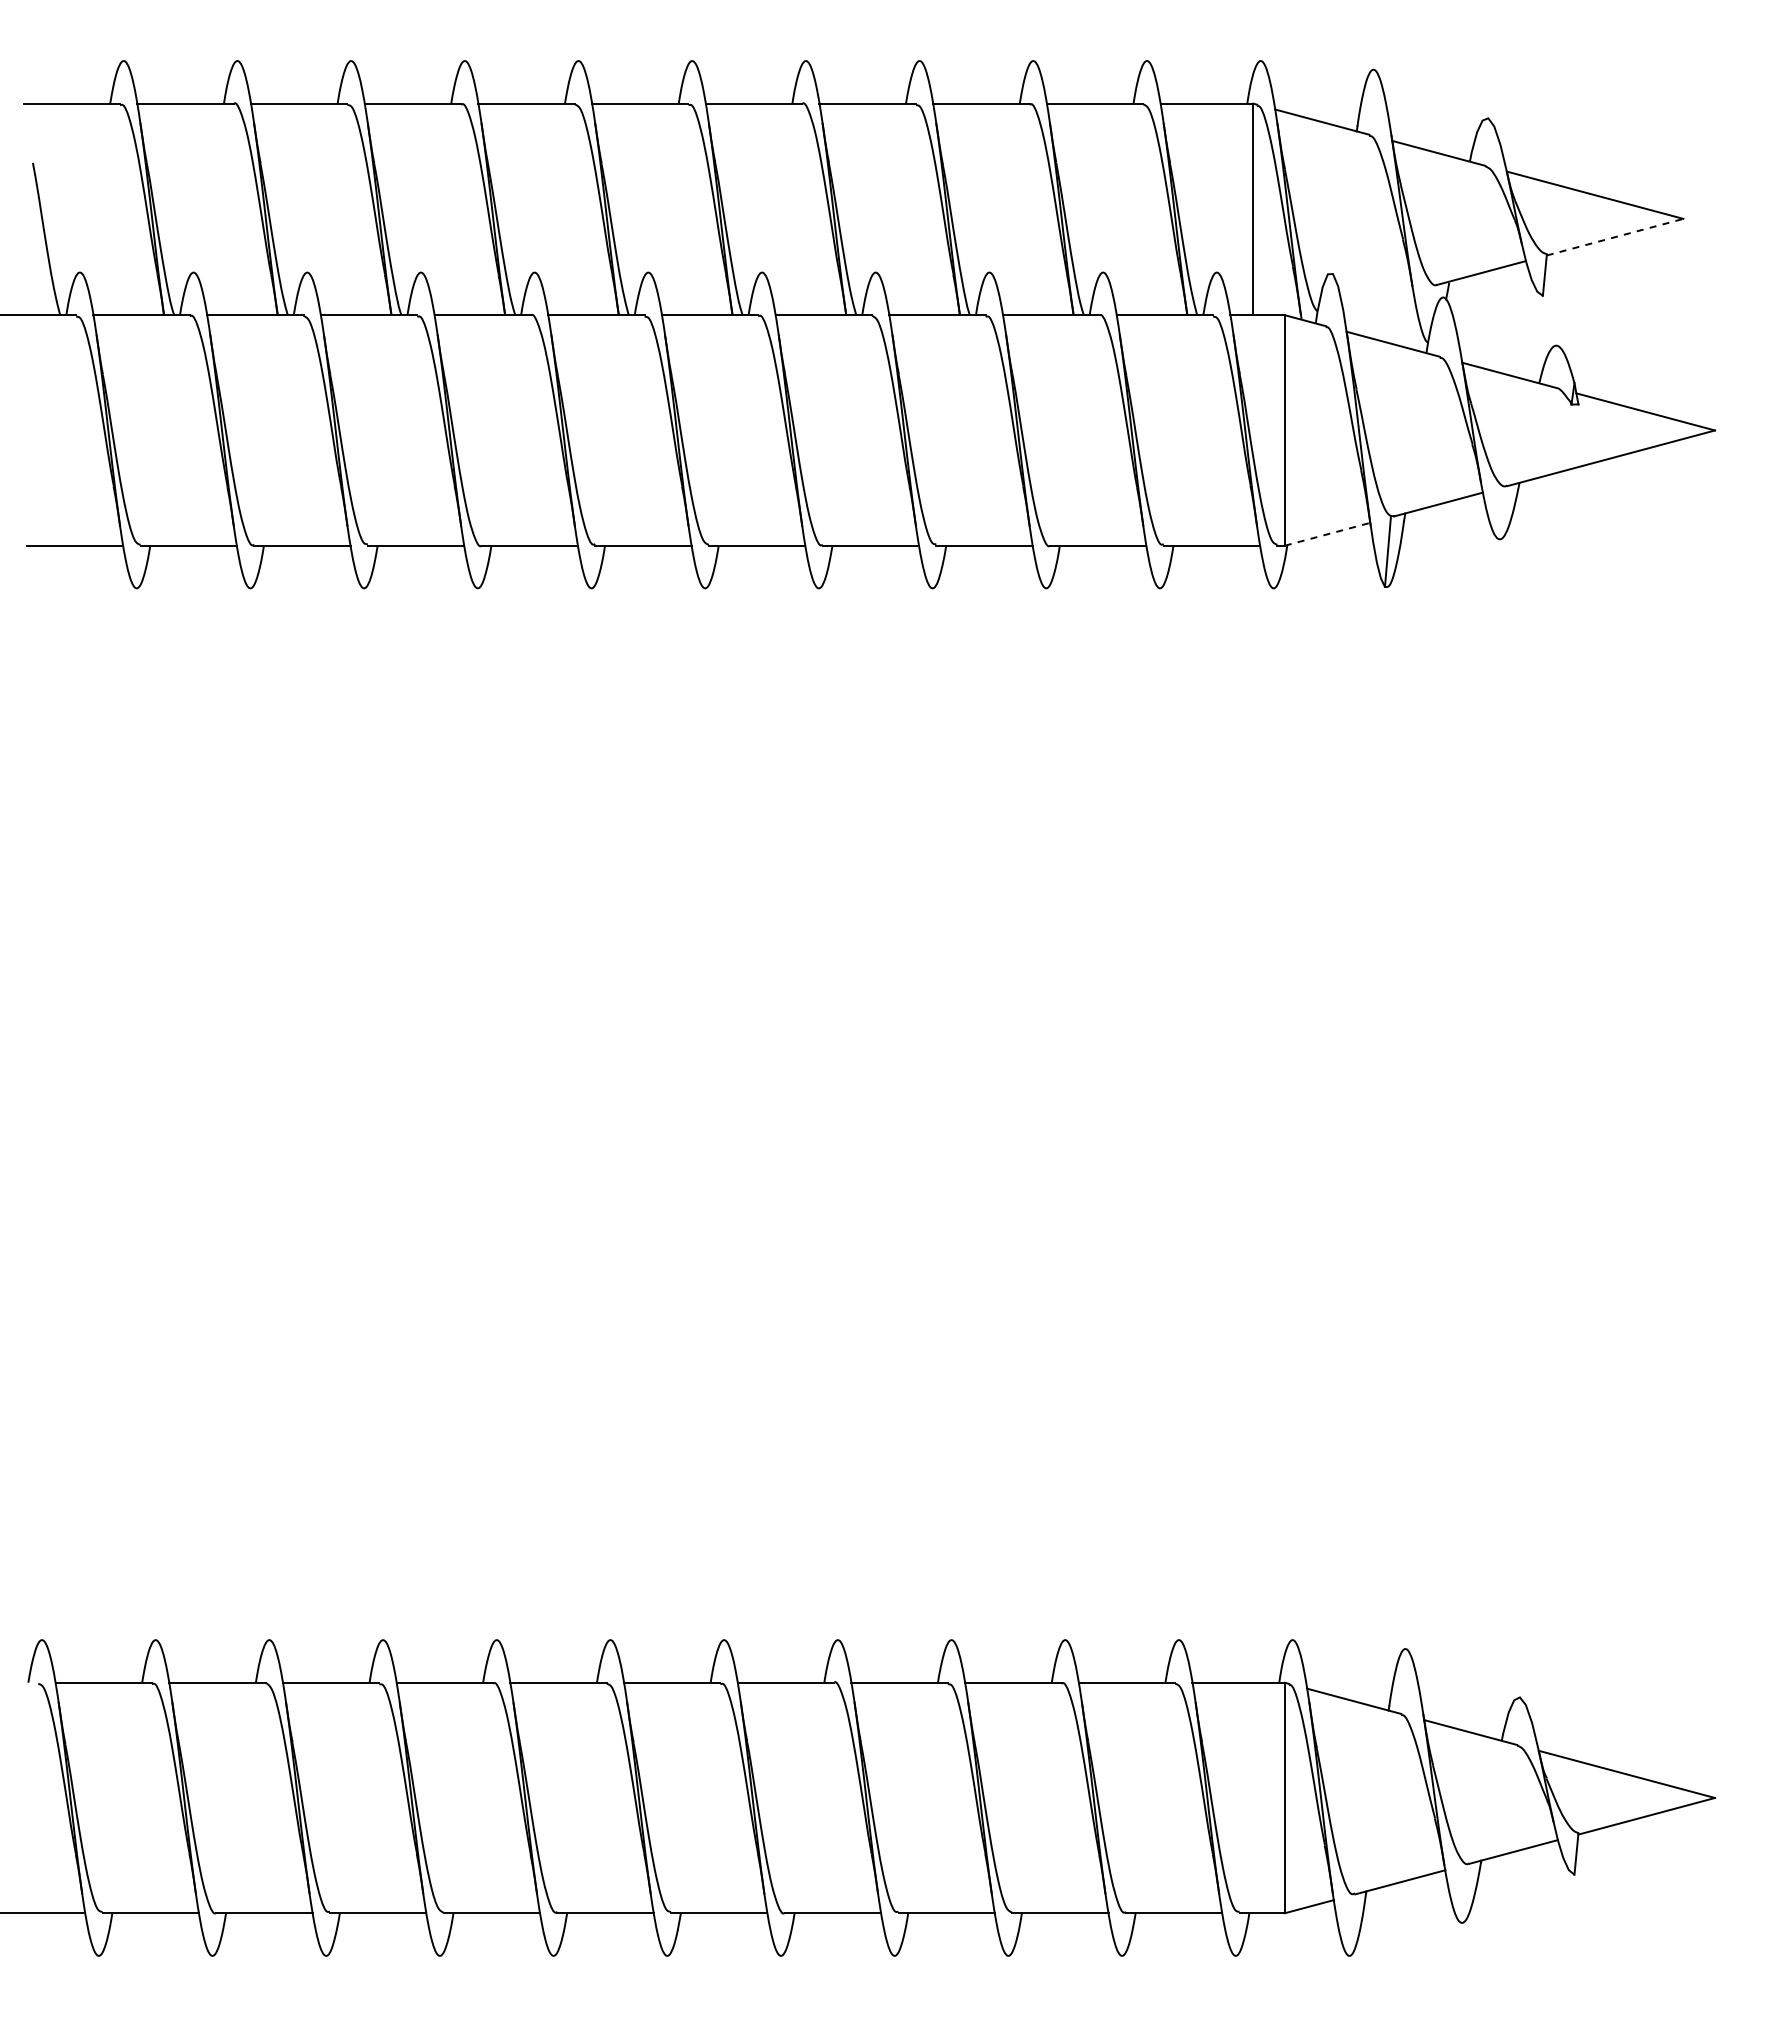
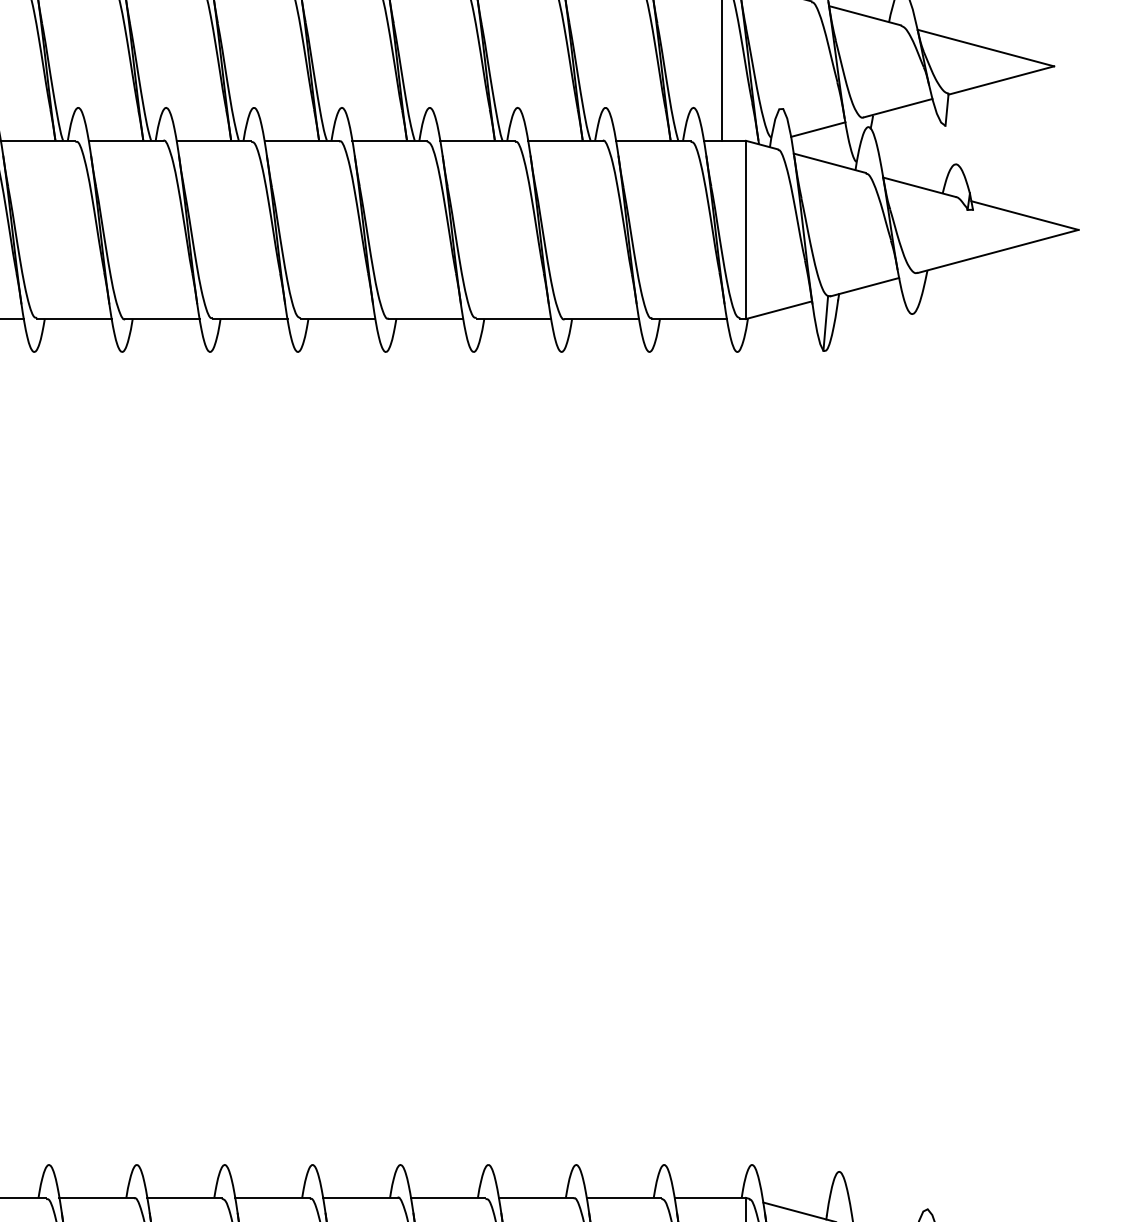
line: (1615, 237) -> (1001, 80), dashed -> solid
line: (1378, 300) -> (818, 129), added
line: (1327, 534) -> (779, 310), dashed -> solid

